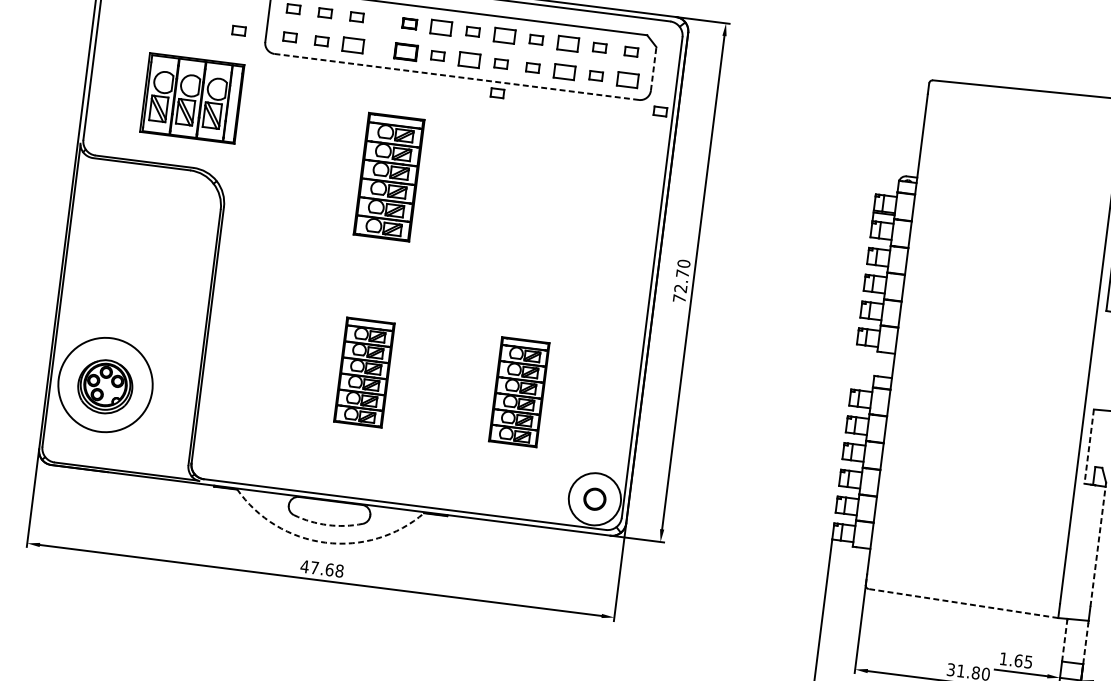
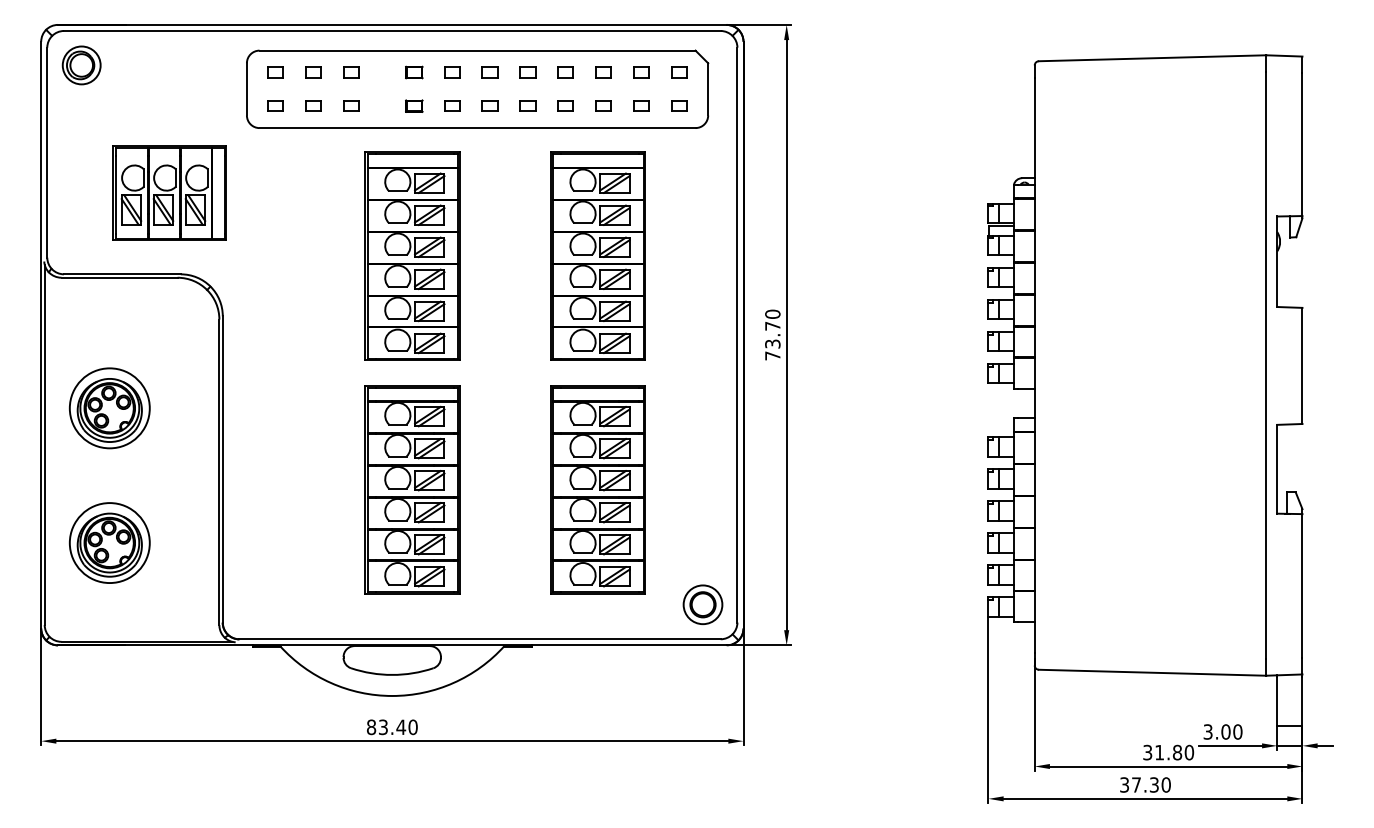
part: (441, 27) -> (452, 72), size x0.62
part: (239, 30) -> (214, 105), removed
part: (504, 35) -> (527, 72), size x0.62
part: (567, 43) -> (603, 72), size x0.62
part: (353, 44) -> (351, 105), size x0.62
part: (406, 51) -> (414, 105), size x0.62
part: (469, 59) -> (489, 105), size x0.62
line: (654, 68) -> (708, 88), dashed -> solid
part: (564, 71) -> (603, 105), size x0.62
line: (456, 77) -> (477, 128), dashed -> solid
part: (627, 79) -> (679, 105), size x0.62
part: (497, 92) -> (527, 140), removed
part: (660, 111) -> (722, 138), removed
part: (388, 176) -> (412, 255), size x1.43
part: (543, 196) -> (597, 255), added
part: (119, 272) -> (109, 408), added
text: (680, 288) -> (772, 343), 72.70 -> 73.70
part: (364, 372) -> (412, 489), size x1.67
circle: (105, 385) -> (109, 543), size x0.71
part: (518, 391) -> (597, 489), size x1.67
line: (1089, 446) -> (1277, 469), dashed -> solid
circle: (594, 498) -> (702, 604), size x0.62
arc: (327, 524) -> (392, 674), dashed -> solid
arc: (325, 542) -> (392, 695), dashed -> solid
line: (1098, 546) -> (1302, 585), dashed -> solid
text: (321, 568) -> (391, 727), 47.68 -> 83.40
line: (963, 603) -> (1152, 672), dashed -> solid
line: (1064, 640) -> (1277, 701), dashed -> solid
line: (1085, 643) -> (1302, 701), dashed -> solid
text: (1015, 660) -> (1222, 731), 1.65 -> 3.00

